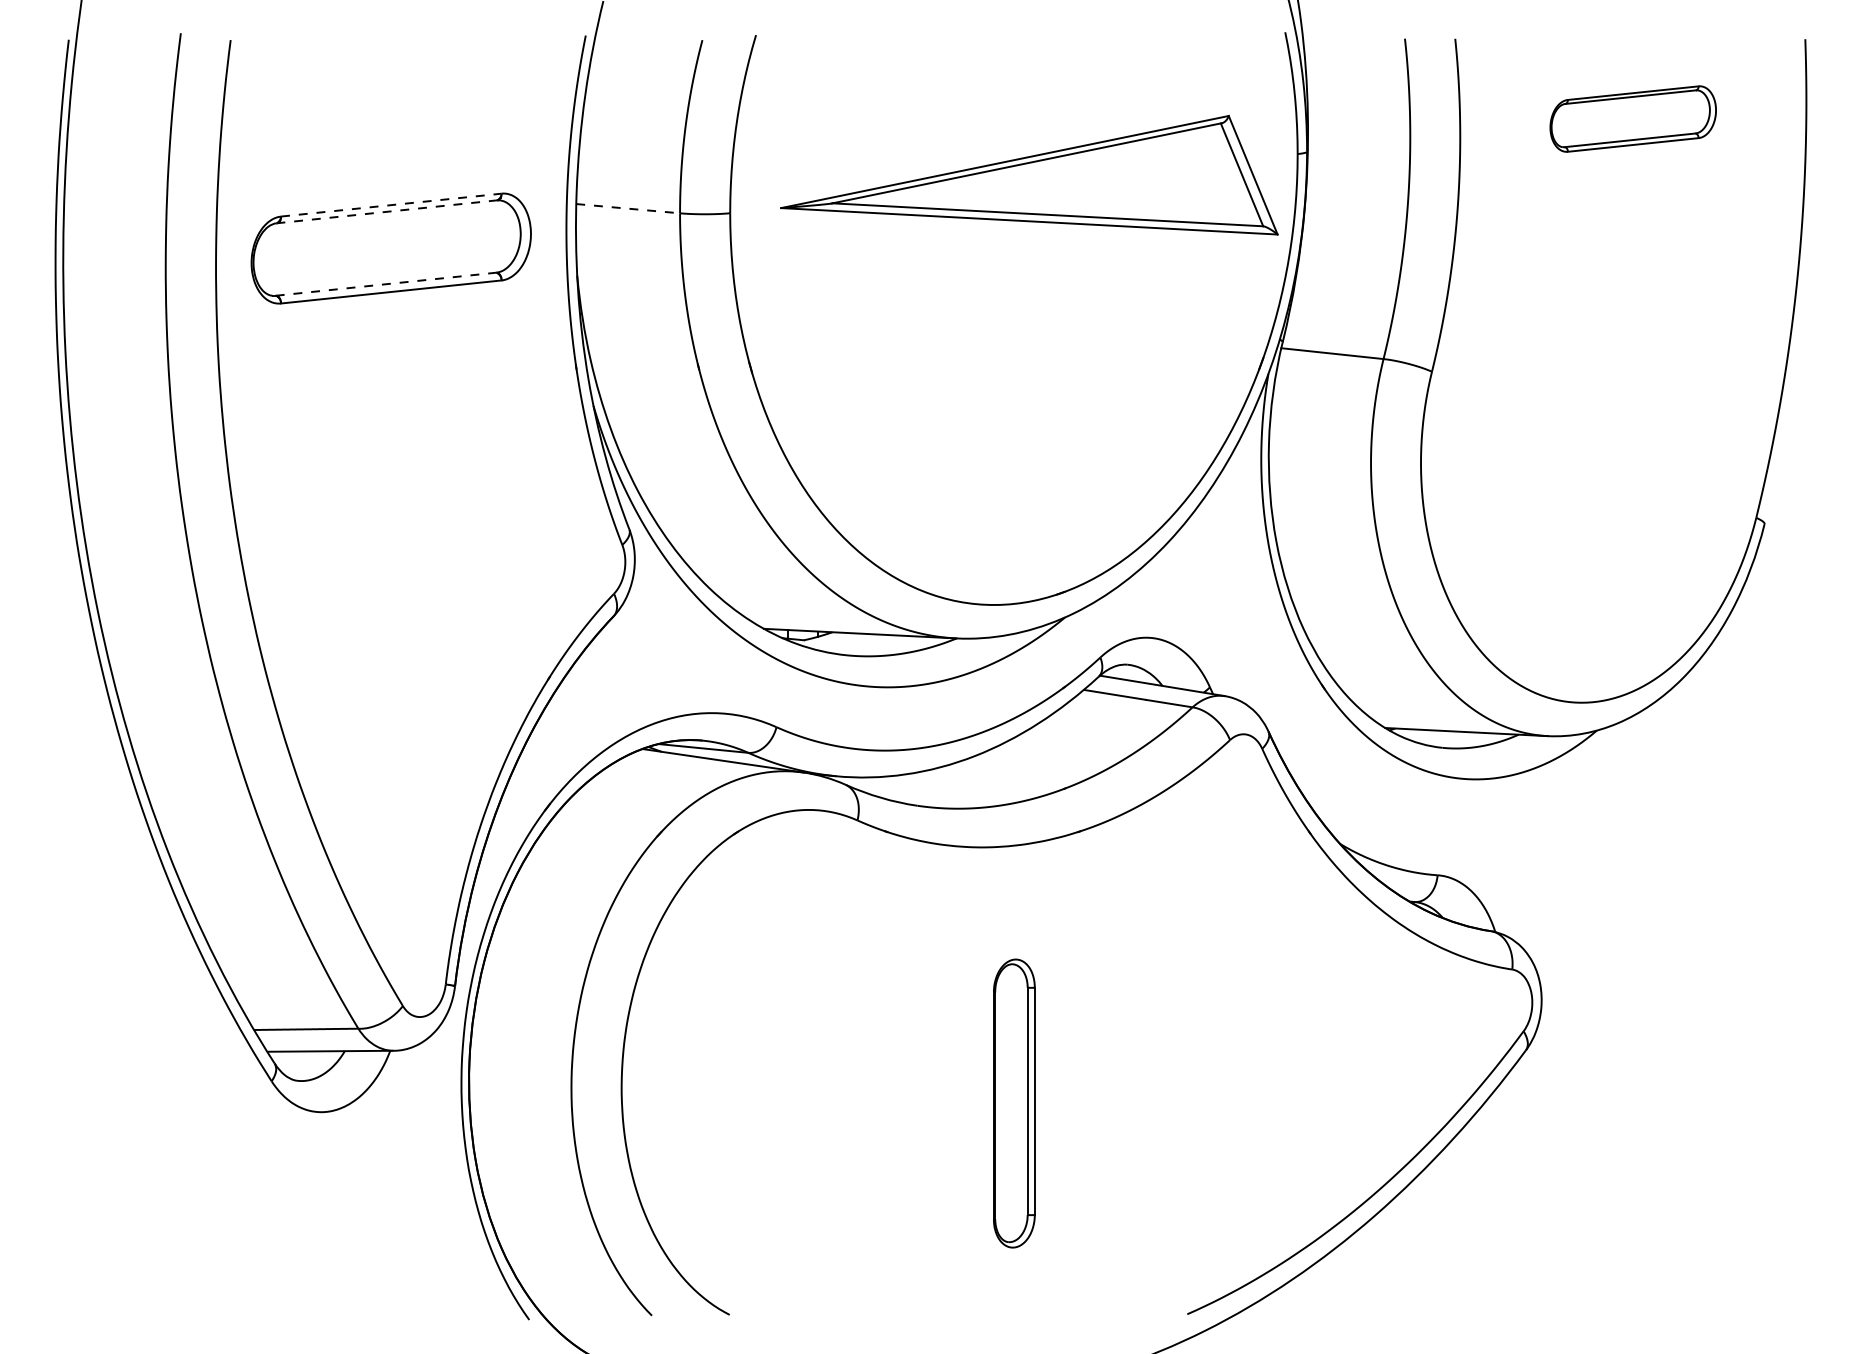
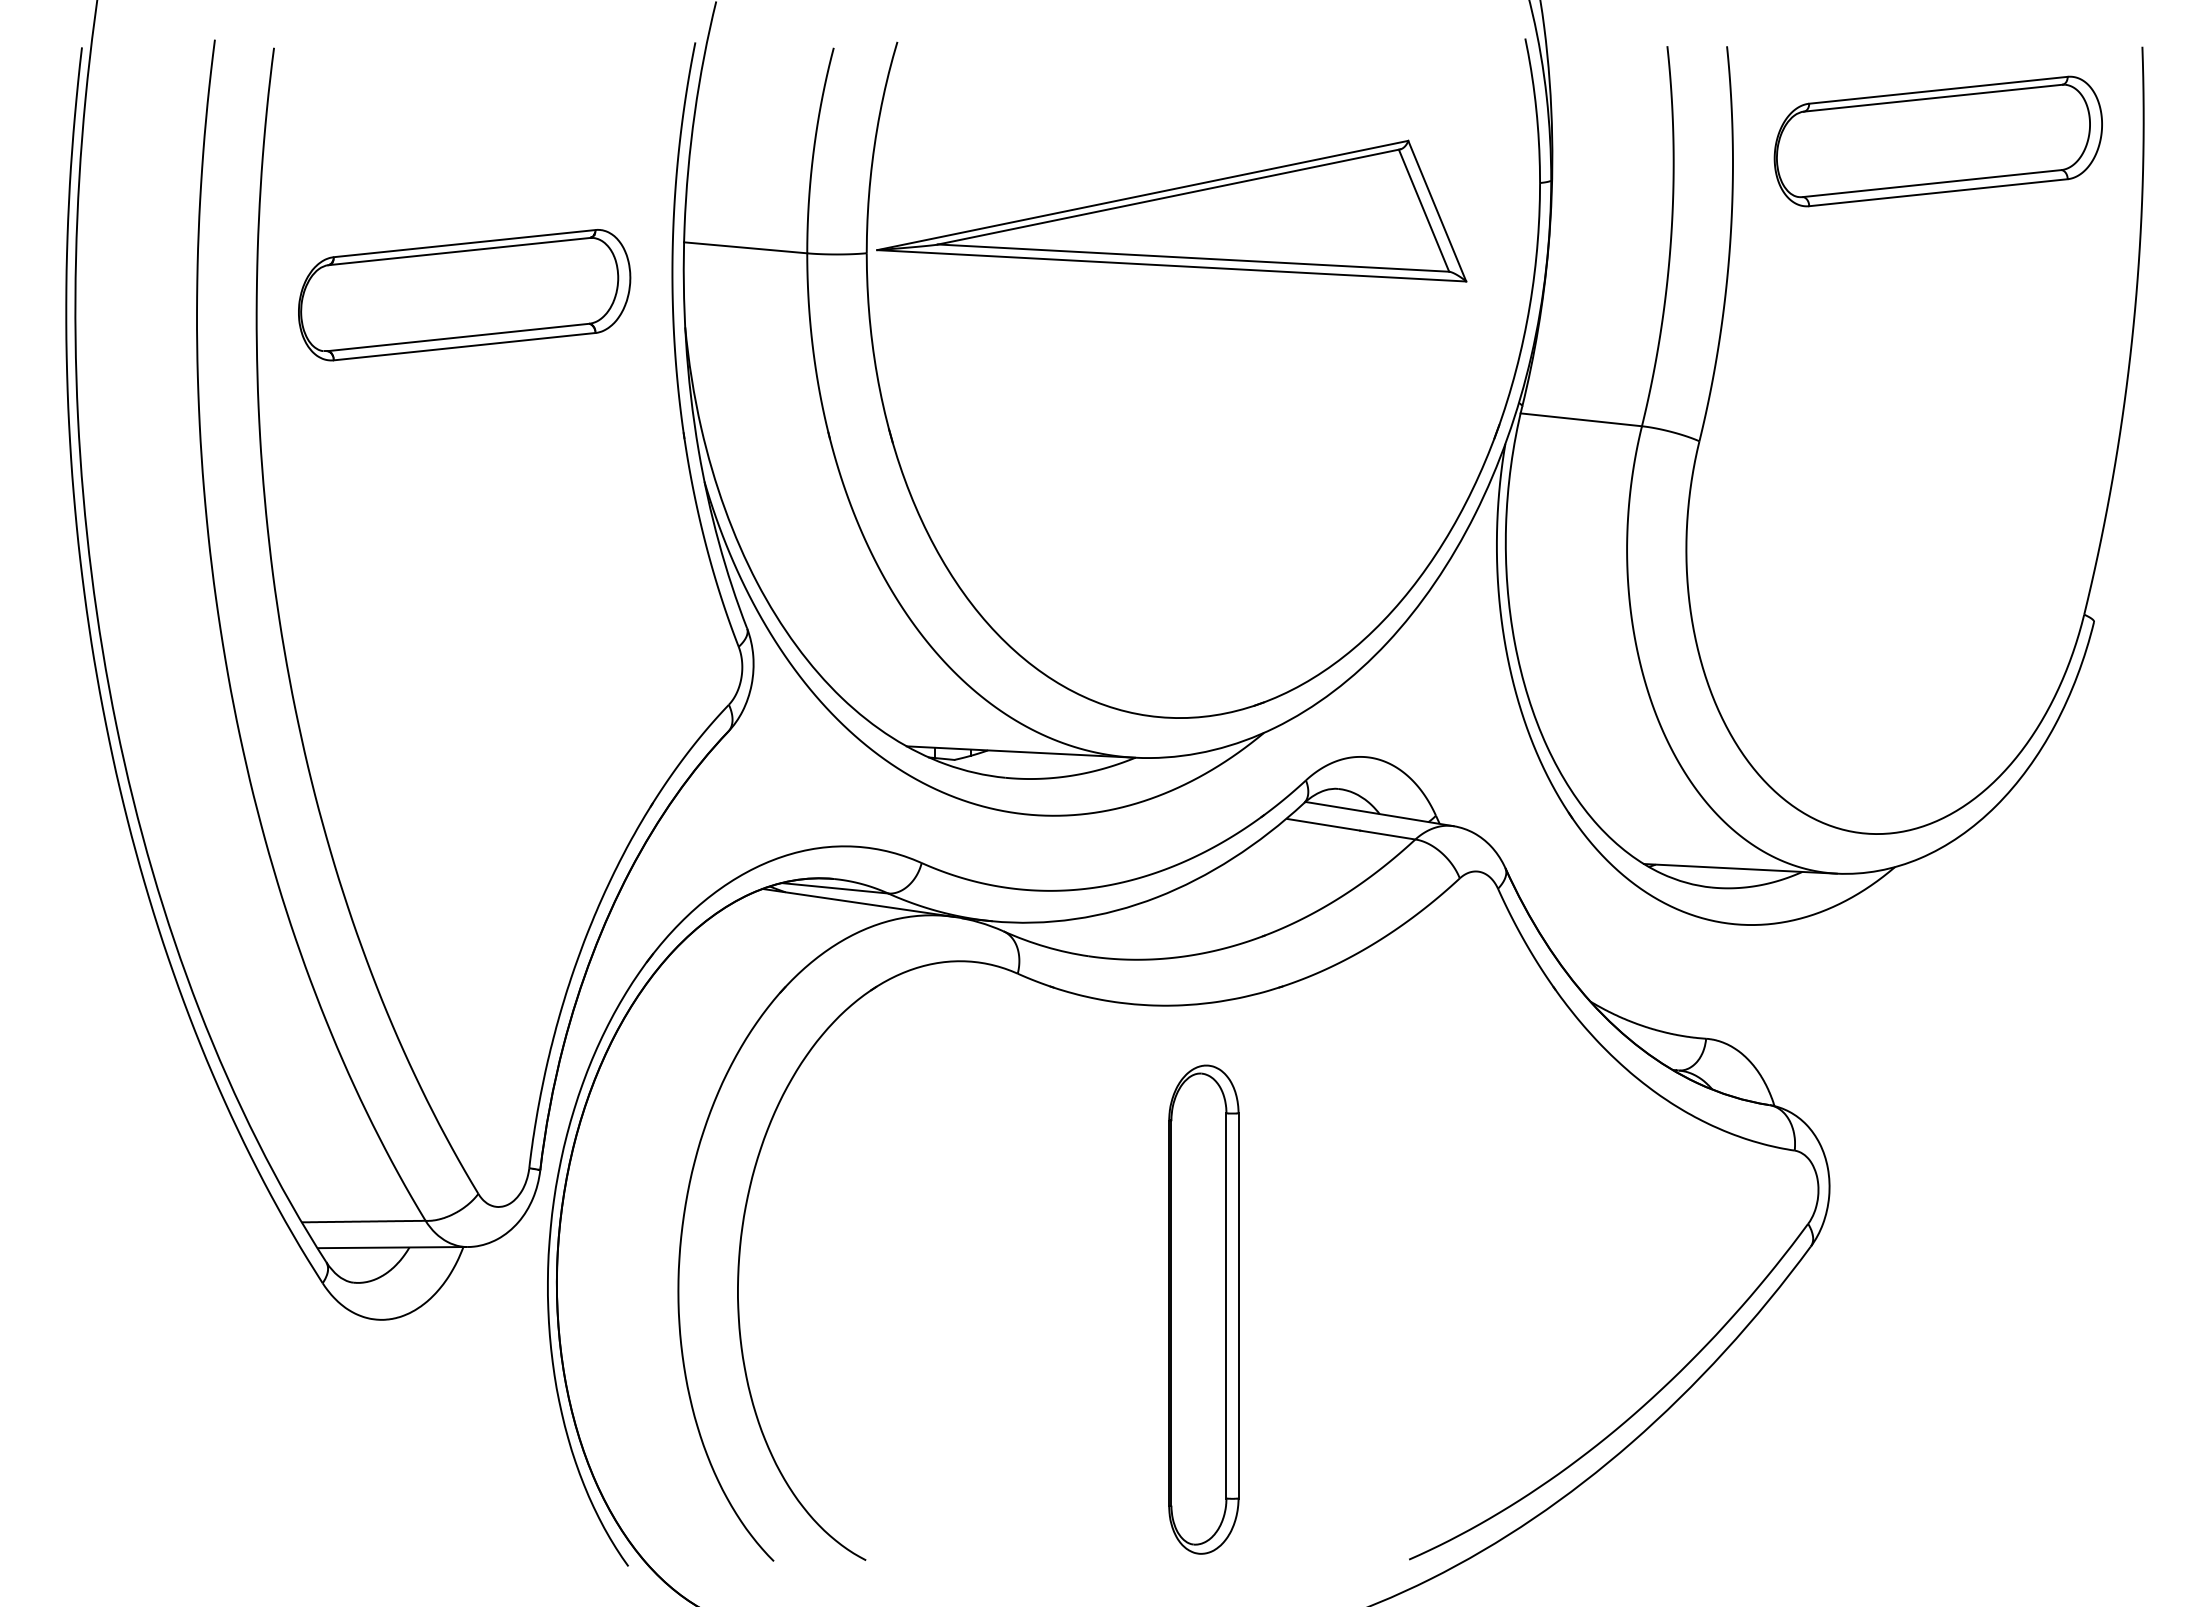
part: (1632, 119) -> (1937, 141), size x1.67
part: (1029, 174) -> (1171, 210), moved
line: (391, 205) -> (464, 243), dashed -> solid
line: (628, 208) -> (745, 247), dashed -> solid
line: (386, 211) -> (459, 251), dashed -> solid
line: (386, 284) -> (458, 337), dashed -> solid
part: (1014, 1103) -> (1203, 1309), size x1.43

